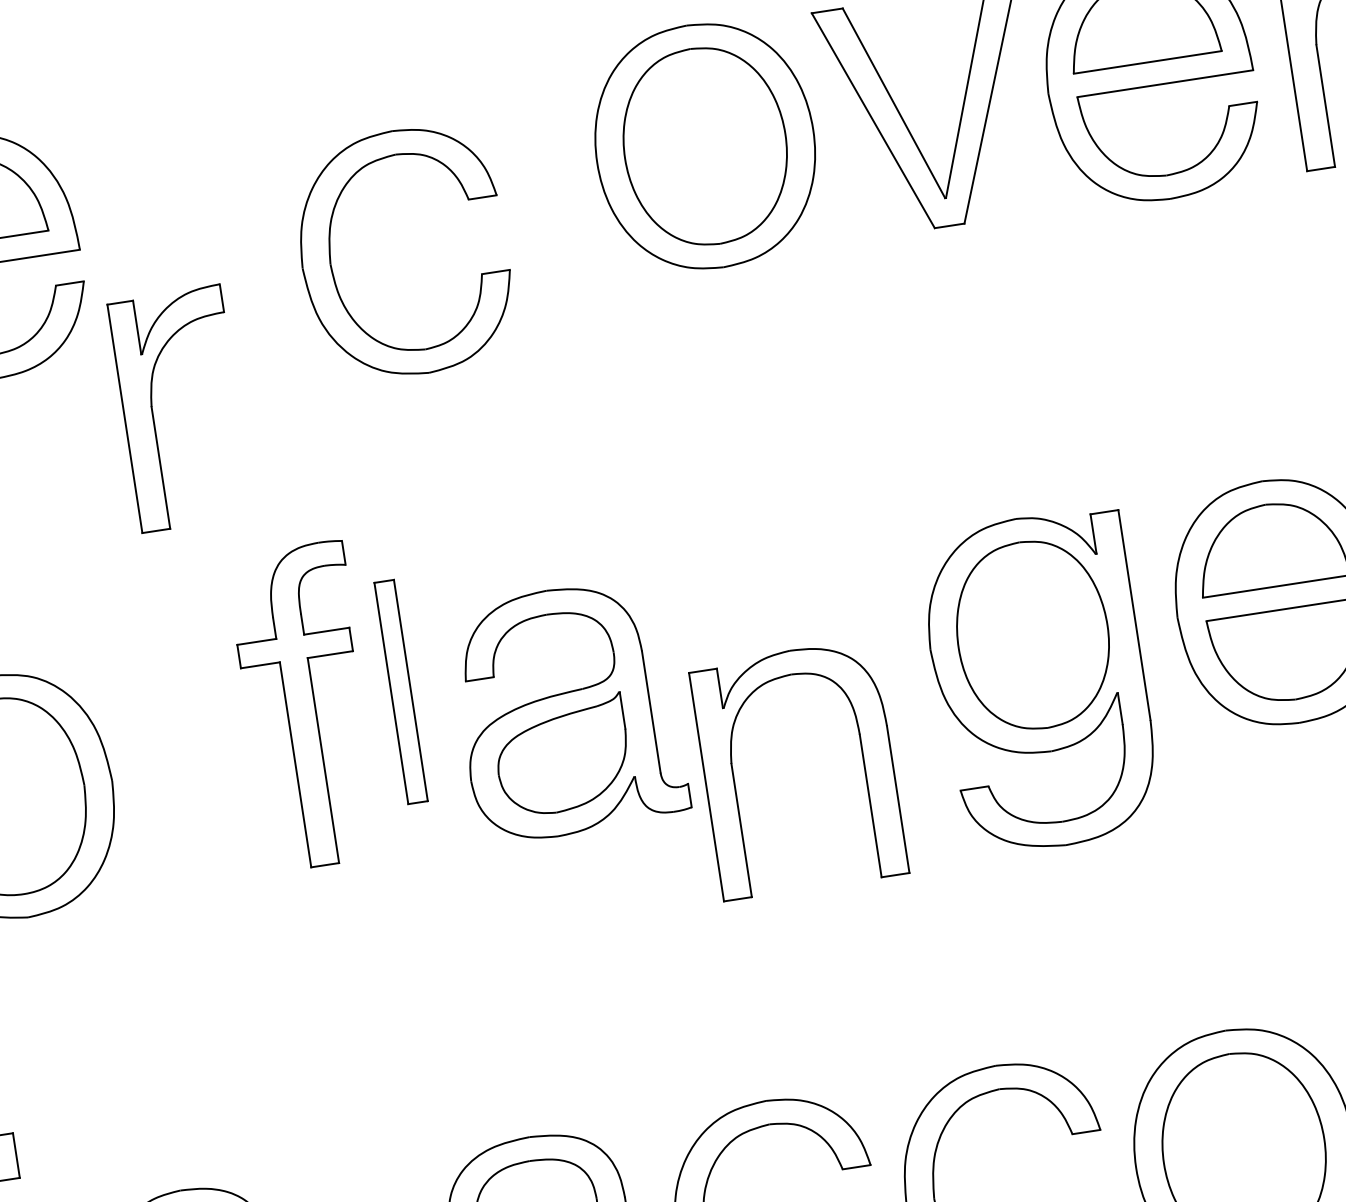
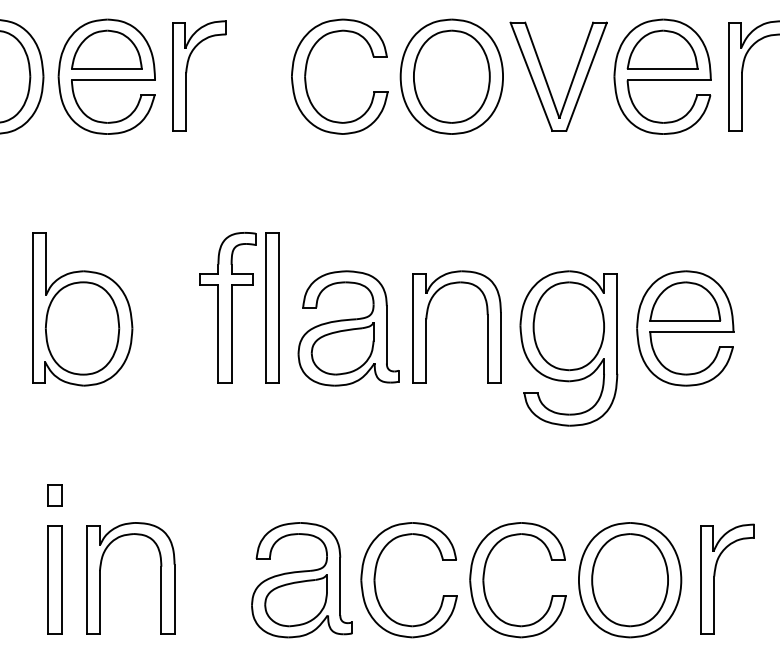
part: (333, 261) -> (306, 75), moved
part: (154, 405) -> (187, 72), moved
part: (401, 691) -> (272, 307), size x1.43
part: (734, 763) -> (427, 319), moved

